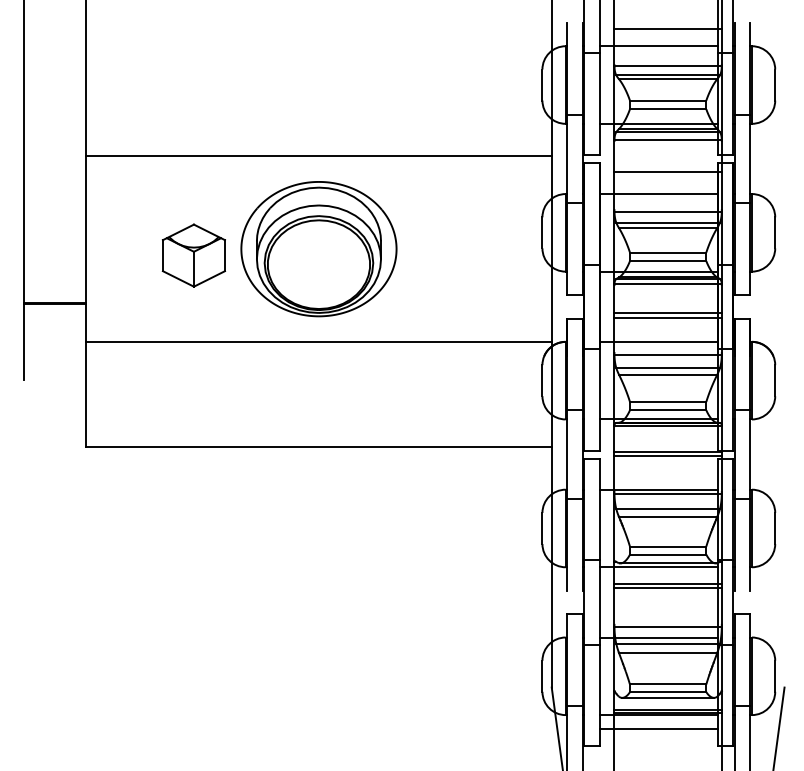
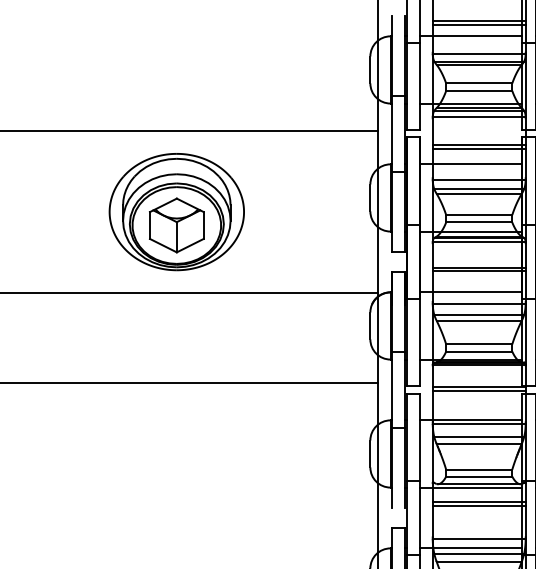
line: (667, 33) -> (478, 25), added
line: (667, 176) -> (478, 149), added
part: (193, 255) -> (176, 225), moved

